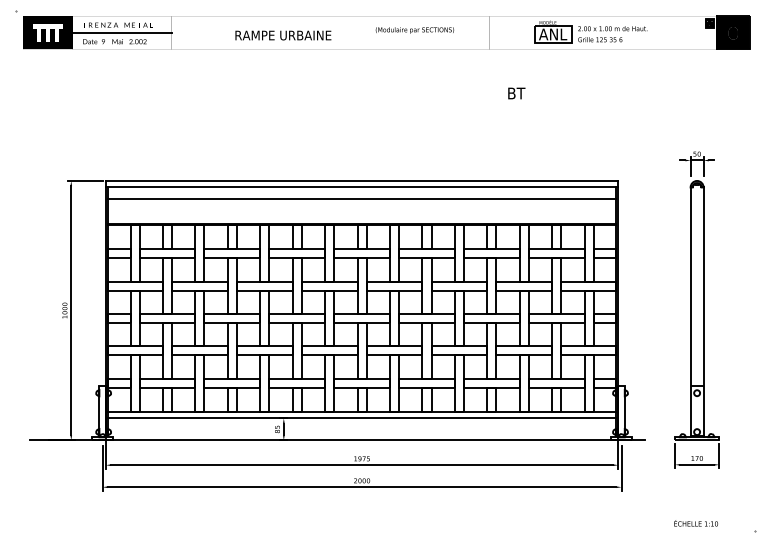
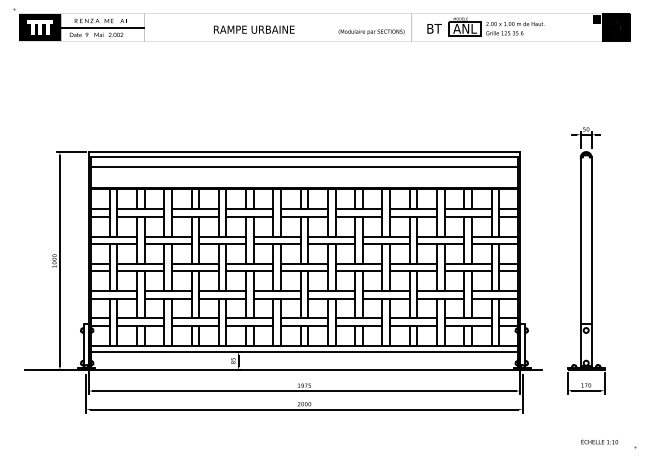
text: (414, 30) -> (371, 32), moved
text: (283, 35) -> (254, 29), moved
text: (516, 93) -> (434, 28), moved
text: (695, 523) -> (599, 441), moved

